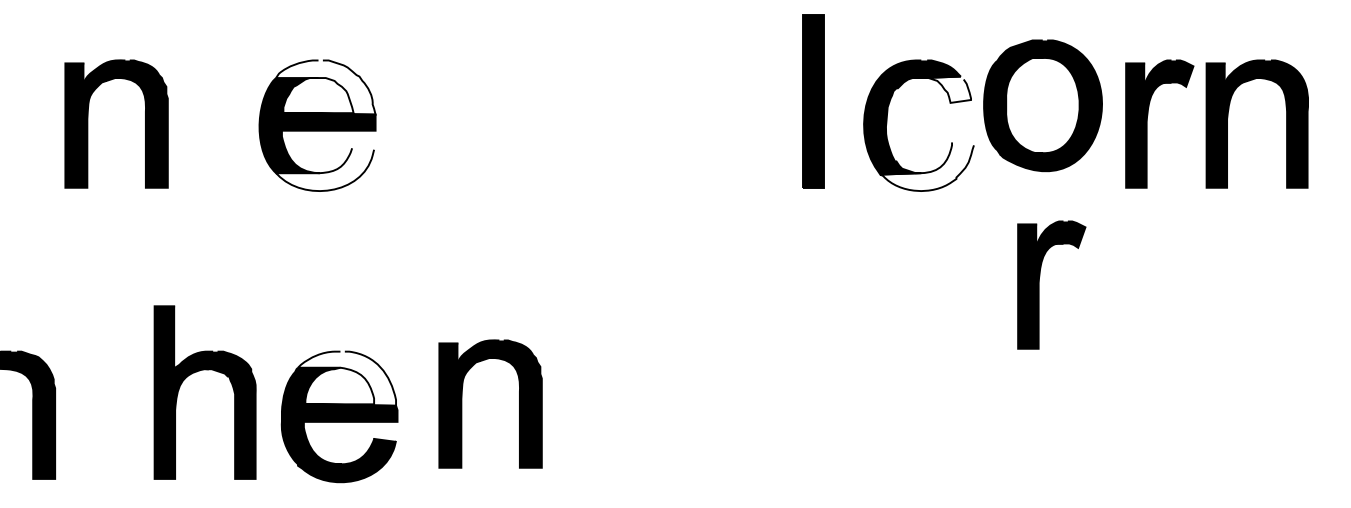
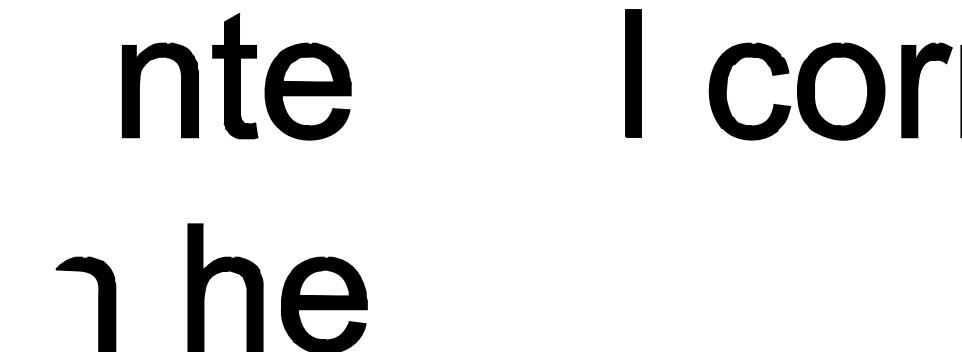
fill: (325, 87) -> (313, 63), added
fill: (946, 89) -> (770, 65), added
part: (813, 101) -> (633, 73), moved
part: (218, 104) -> (235, 76), added
part: (1042, 105) -> (840, 91), moved
fill: (926, 166) -> (755, 121), added
fill: (325, 169) -> (313, 123), added
part: (1039, 284) -> (838, 208), removed
fill: (347, 378) -> (330, 277), added
part: (462, 403) -> (414, 295), removed

